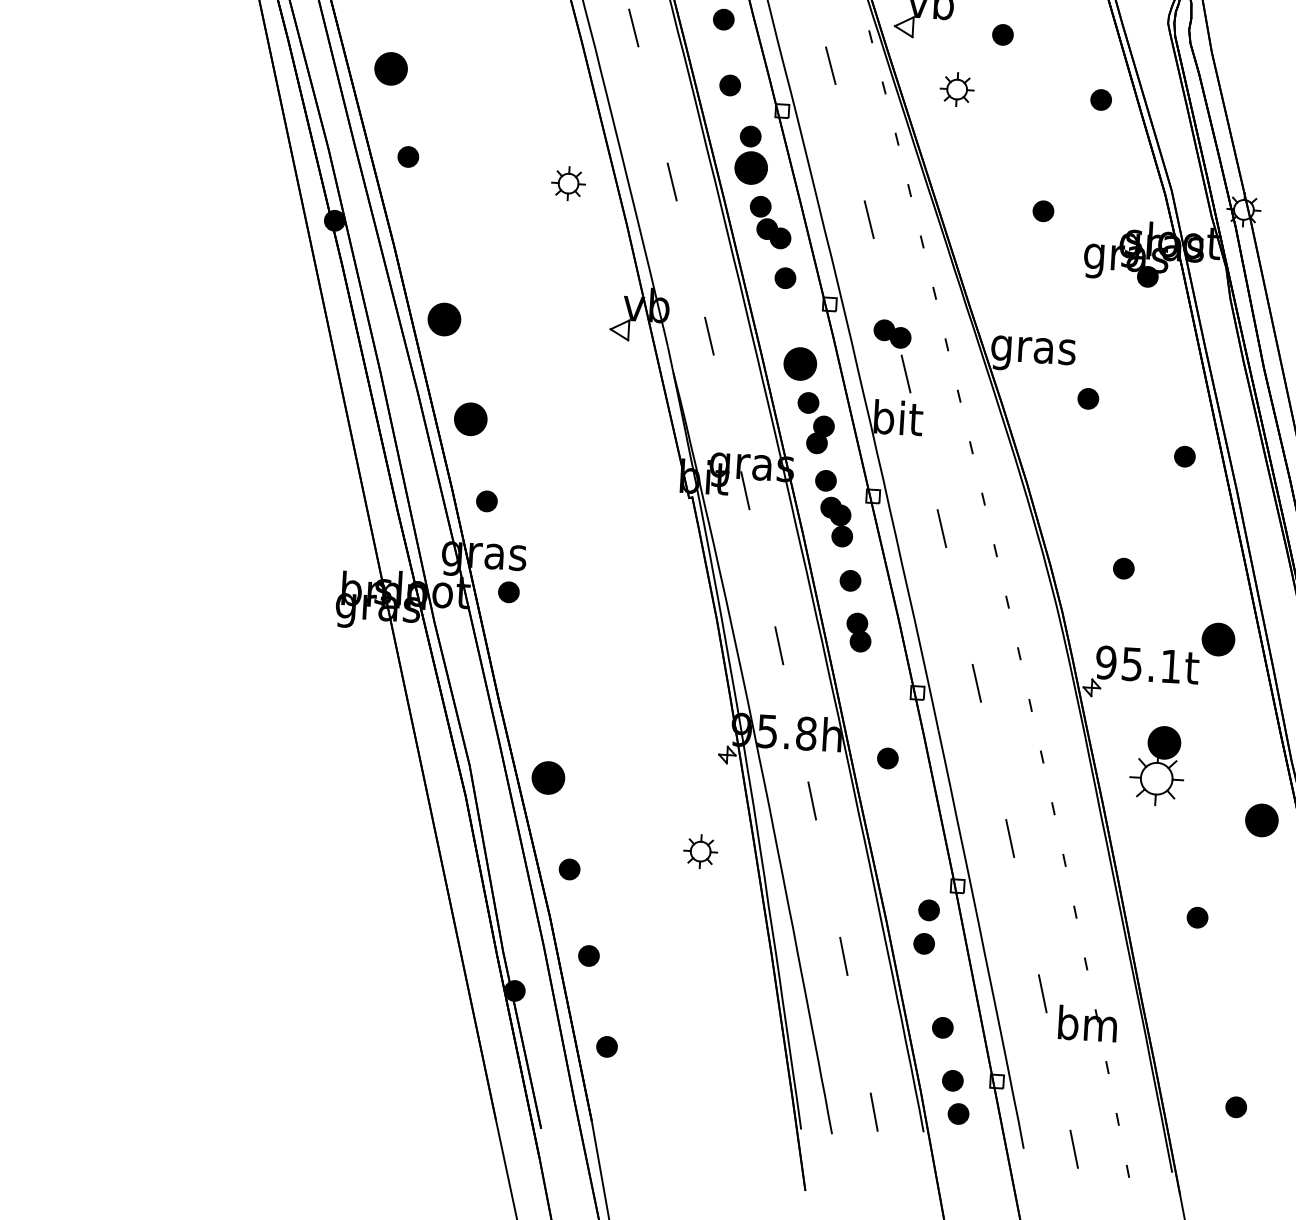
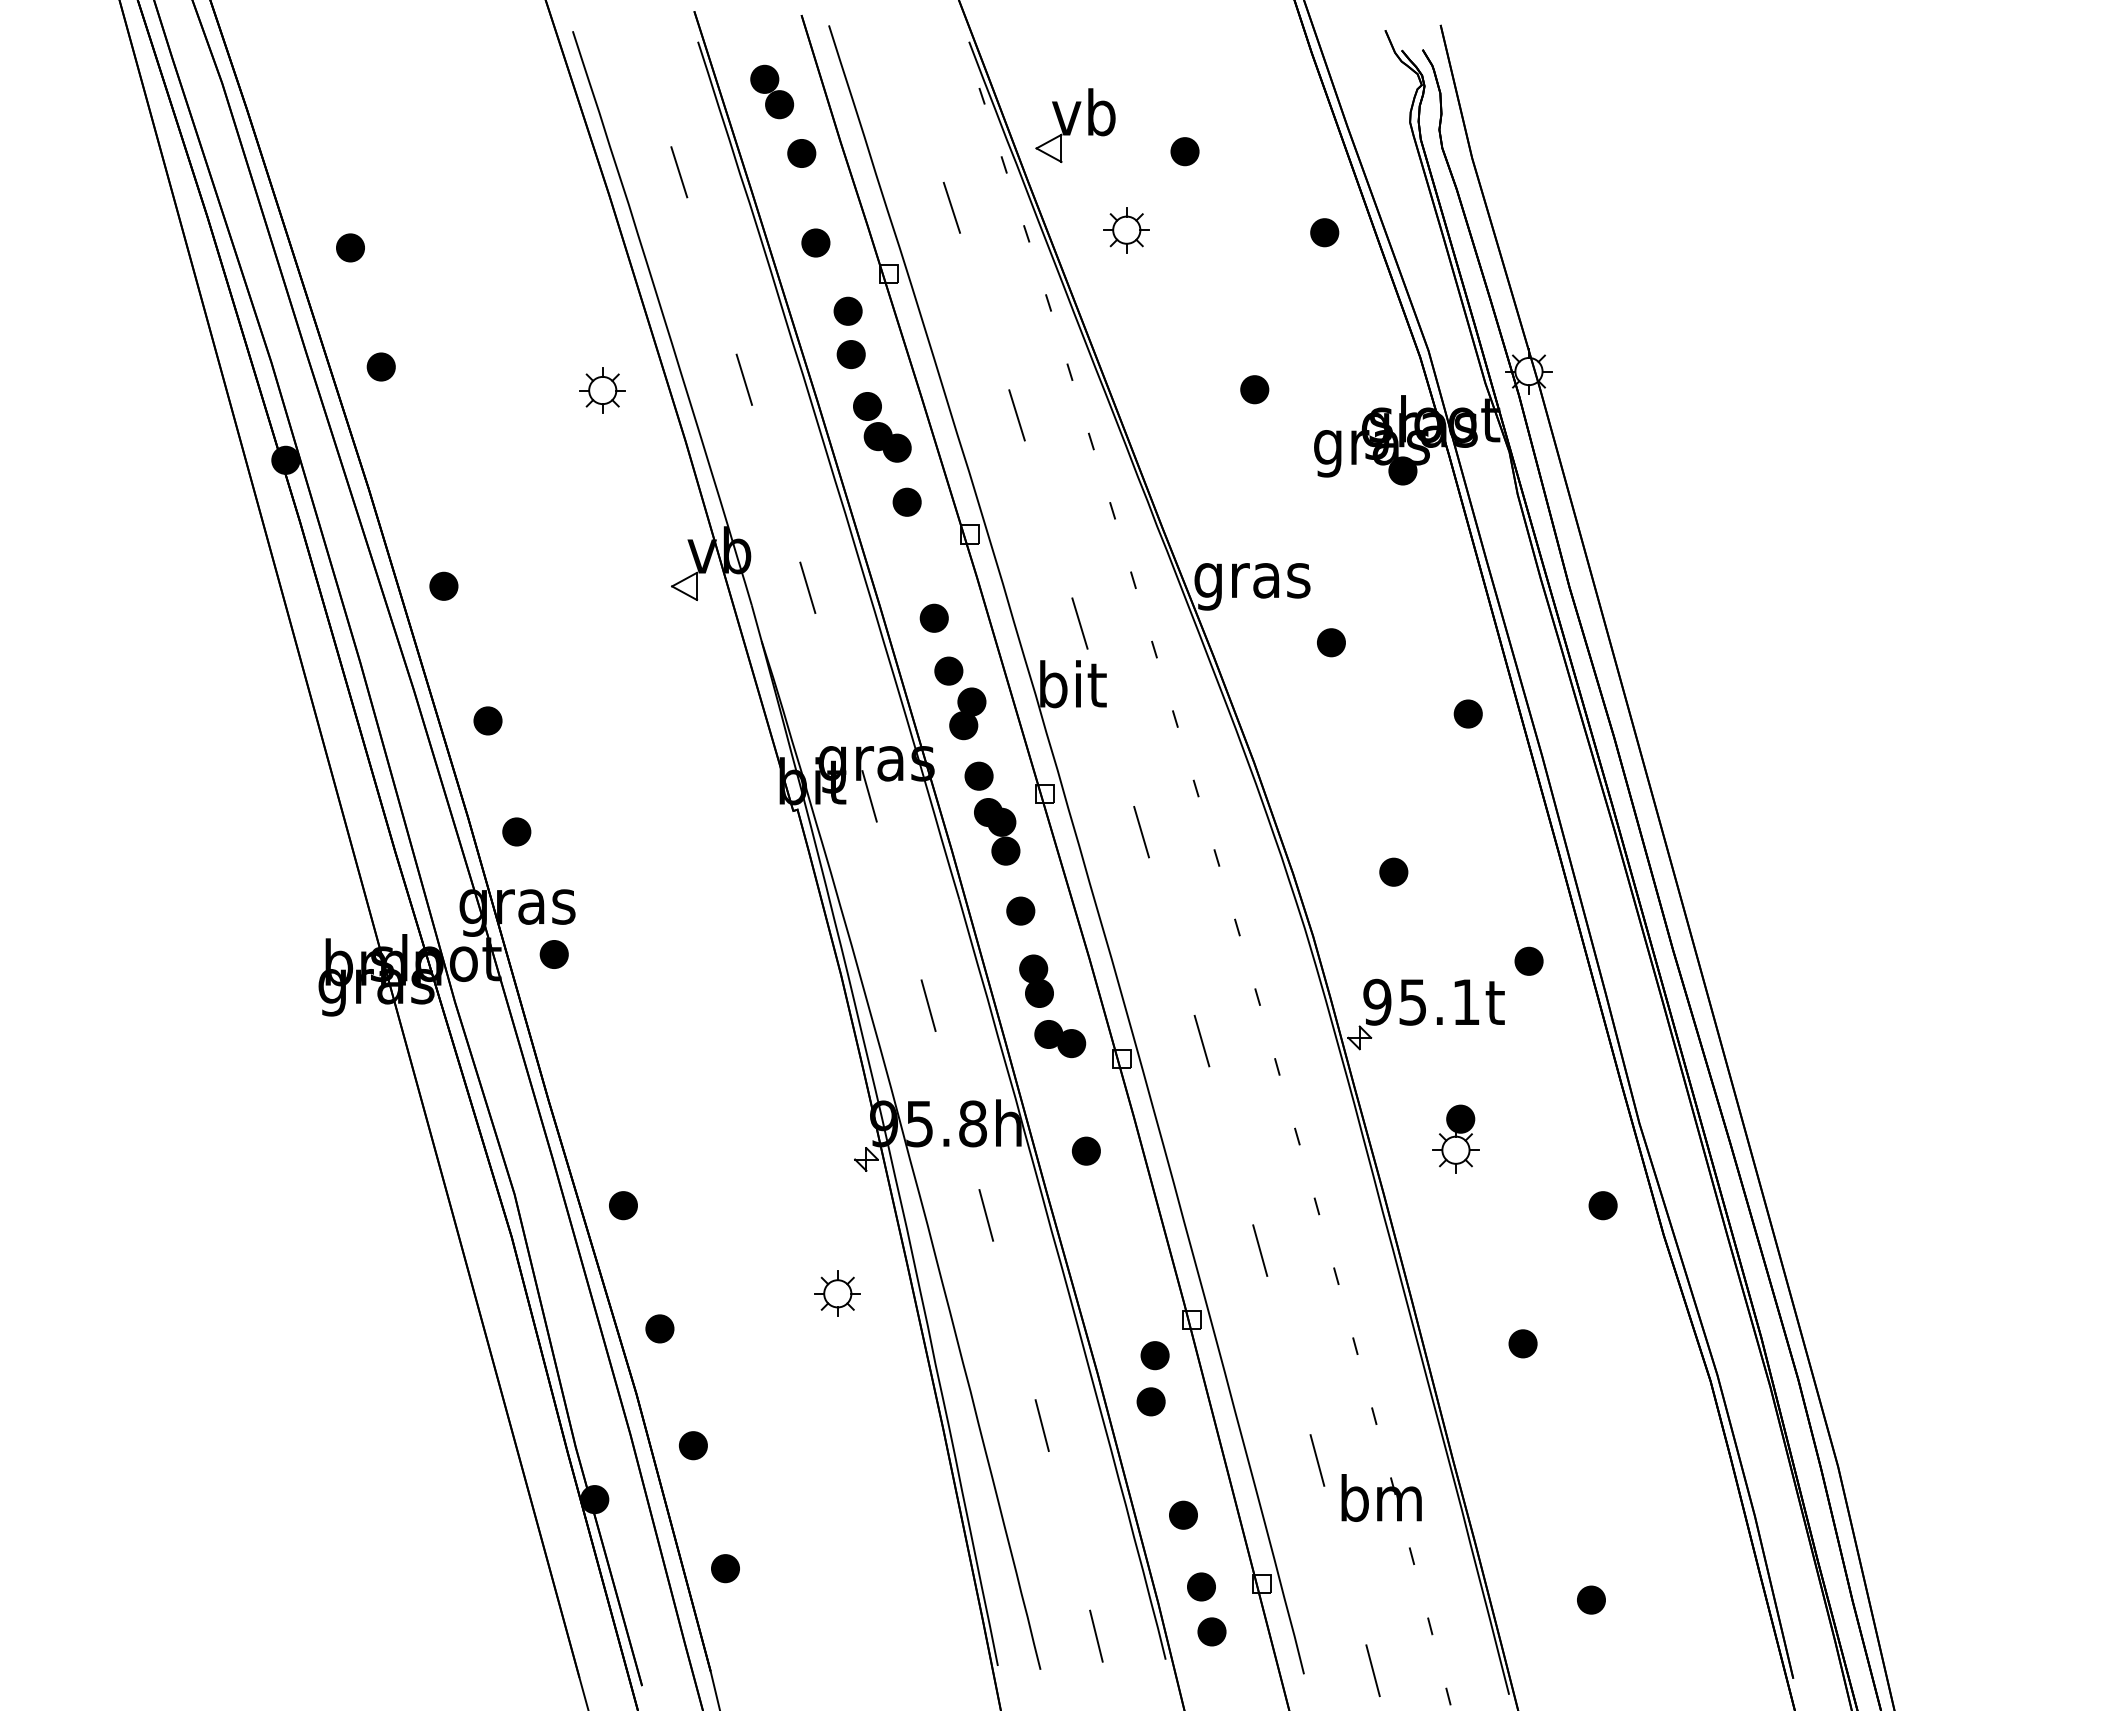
part: (391, 68) -> (350, 247), size x0.62
part: (750, 168) -> (850, 354), size x0.62
part: (444, 318) -> (443, 585), size x0.62
part: (892, 334) -> (1060, 1039), moved
part: (799, 363) -> (933, 617), size x0.62
part: (470, 418) -> (487, 720), size x0.62
part: (1218, 638) -> (1528, 960), size x0.62
part: (1157, 765) -> (1455, 1138), size x0.62
part: (548, 778) -> (623, 1205), size x0.62
part: (1261, 820) -> (1602, 1205), size x0.62

